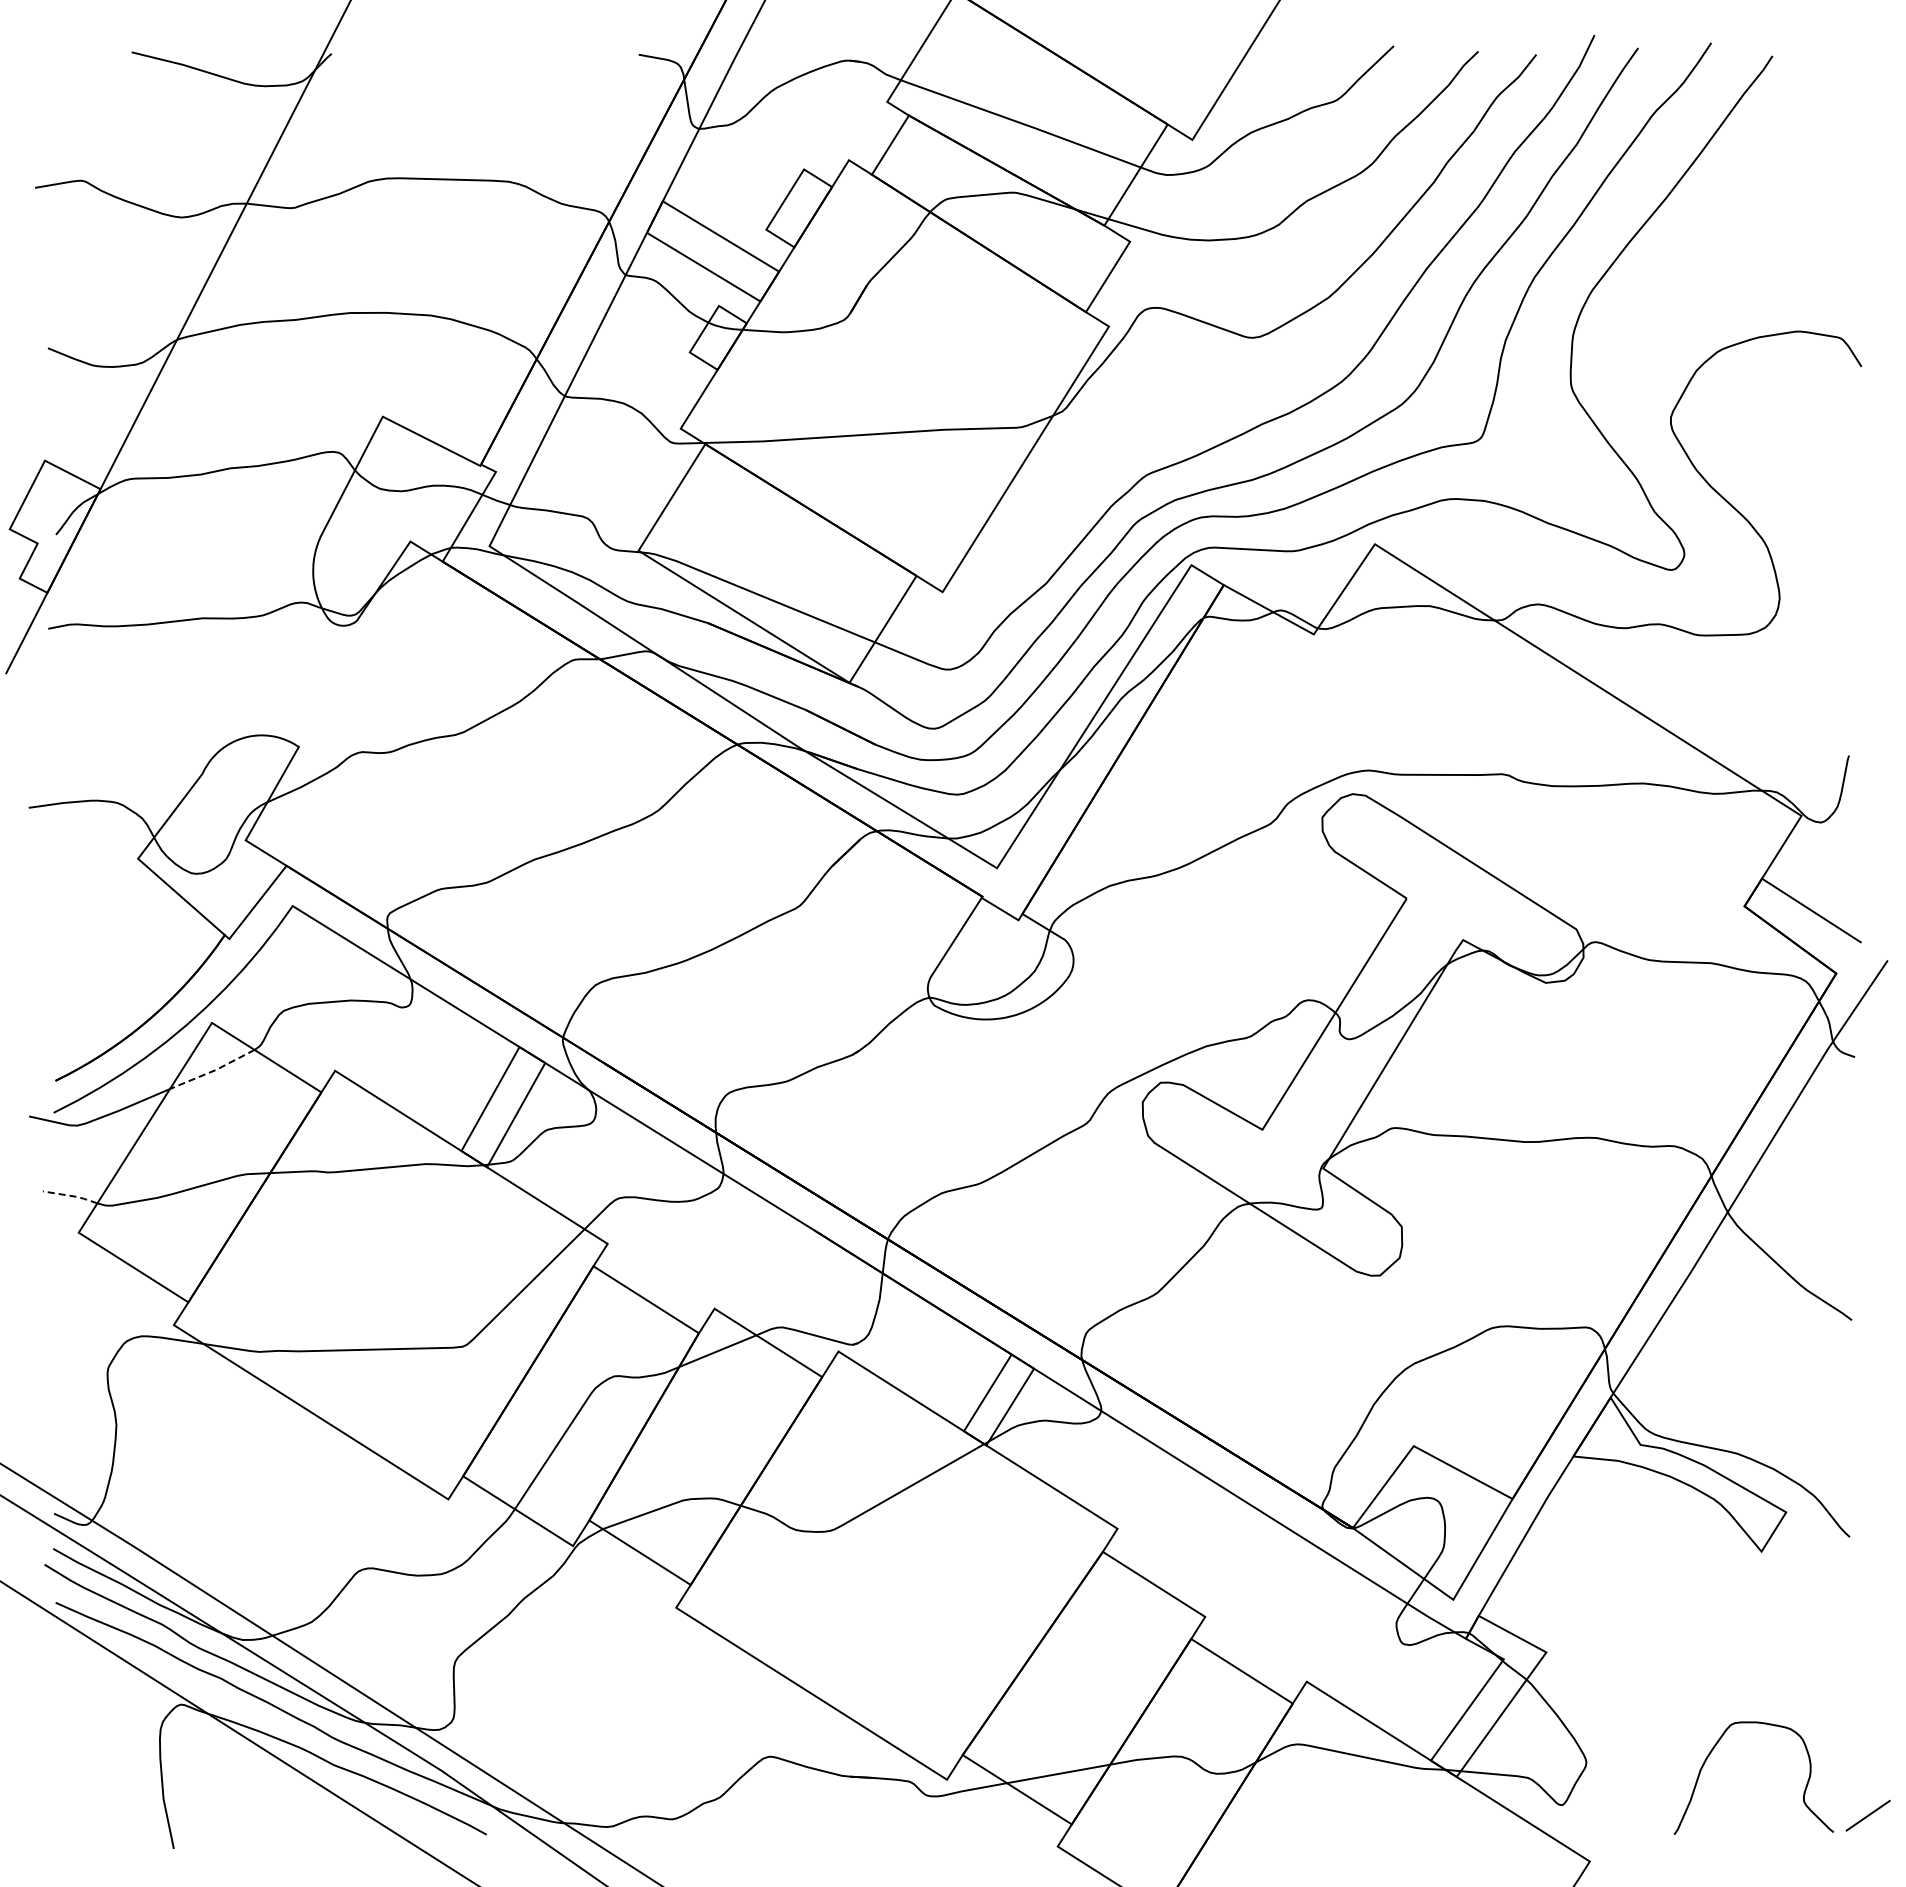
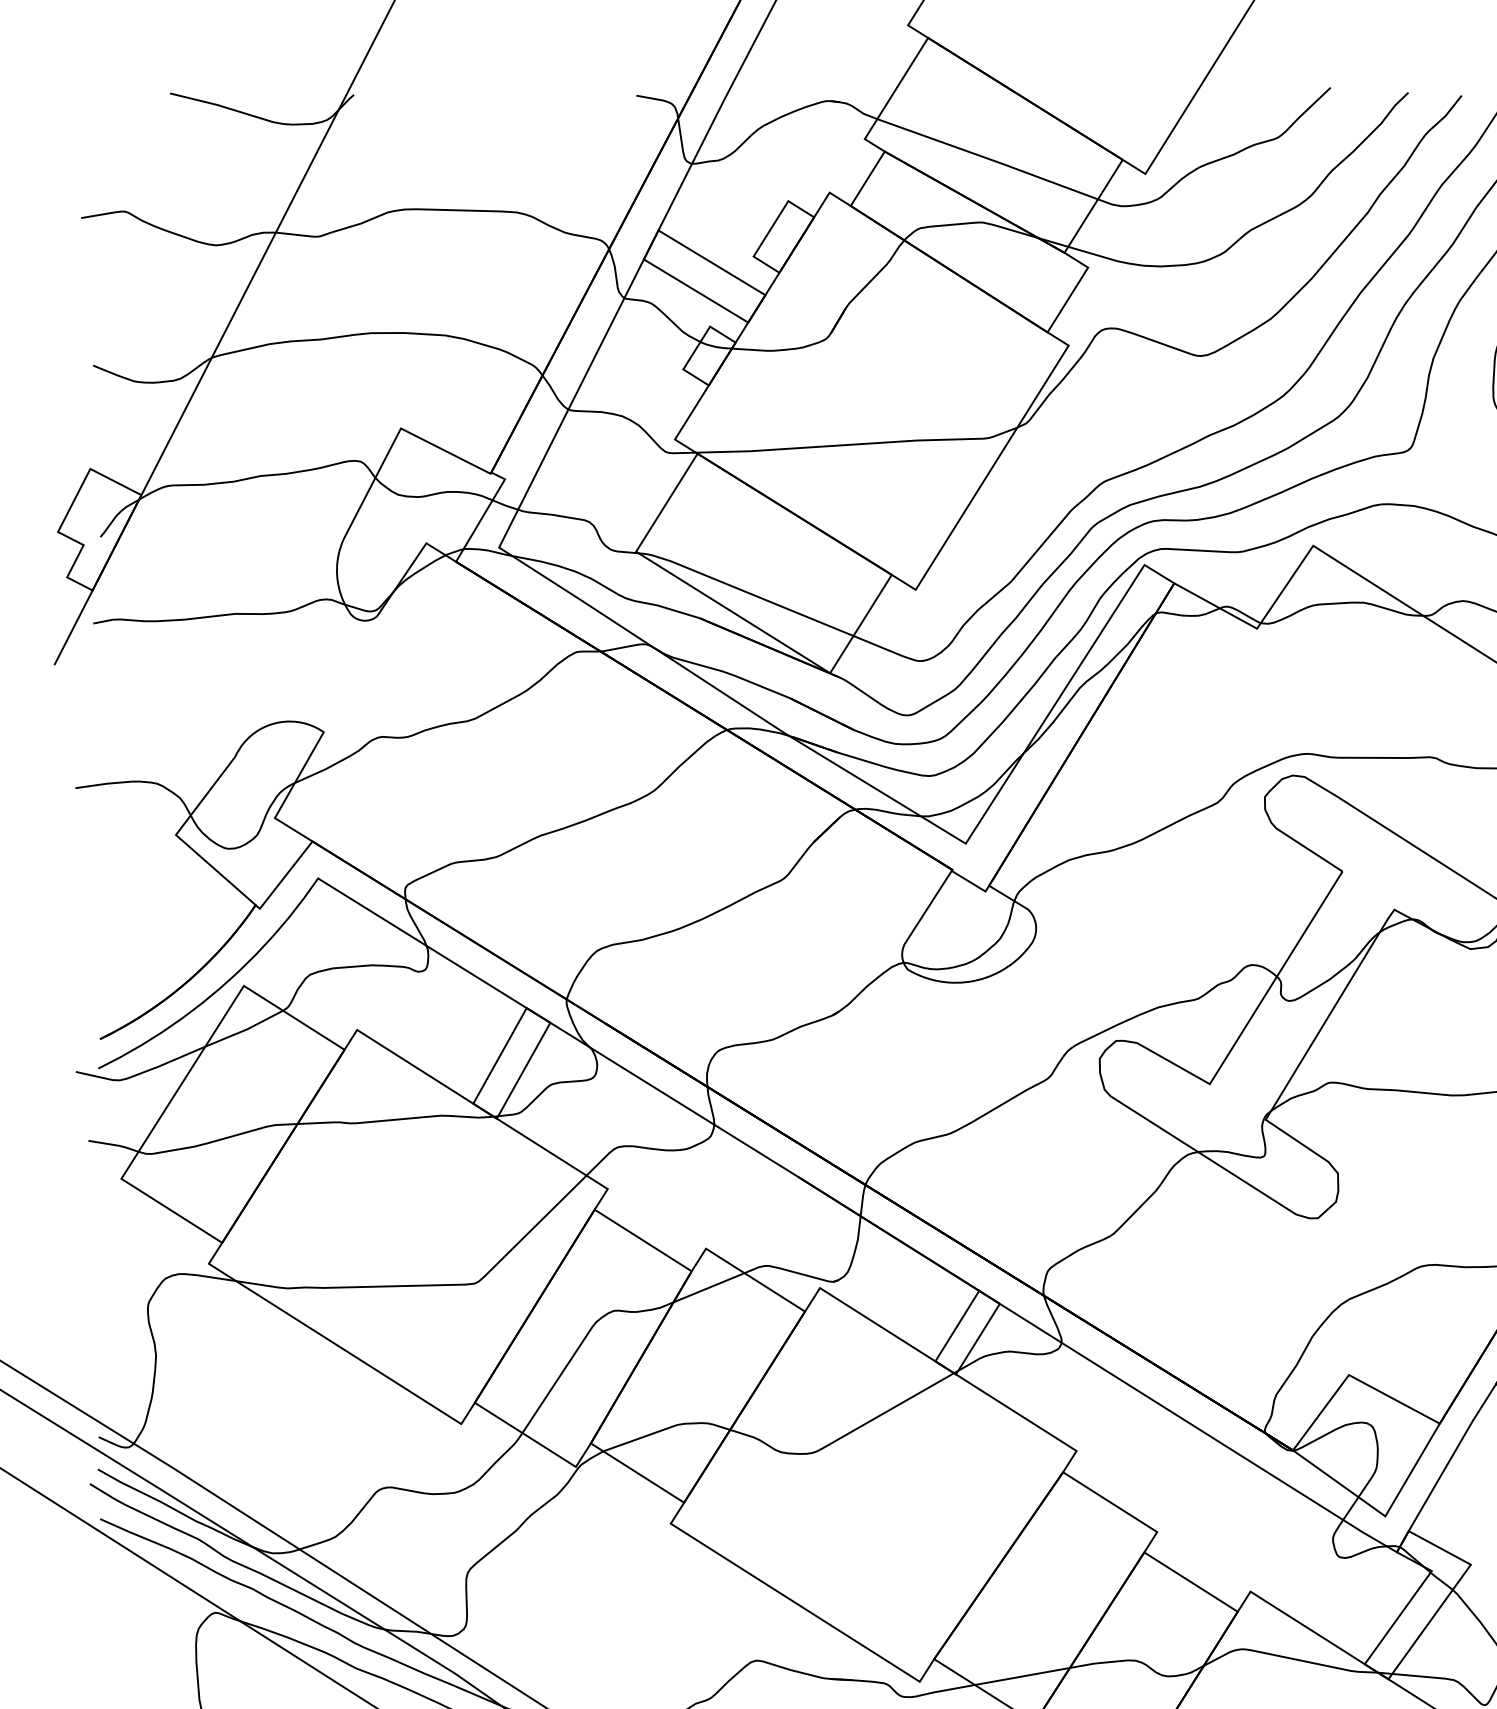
line: (213, 1071) -> (245, 1030), dashed -> solid
line: (71, 1195) -> (114, 1144), dashed -> solid

